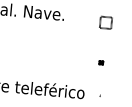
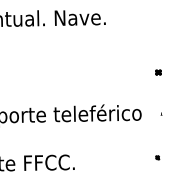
part: (105, 22) -> (158, 21), removed

